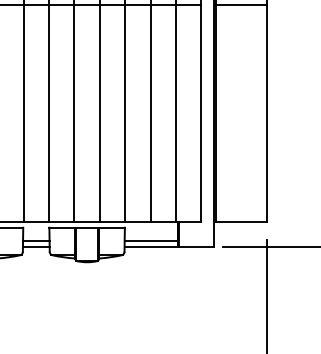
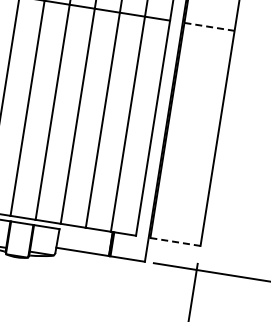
line: (241, 4) -> (209, 26), solid -> dashed
line: (241, 222) -> (175, 242), solid -> dashed
line: (150, 240) -> (82, 245), removed

